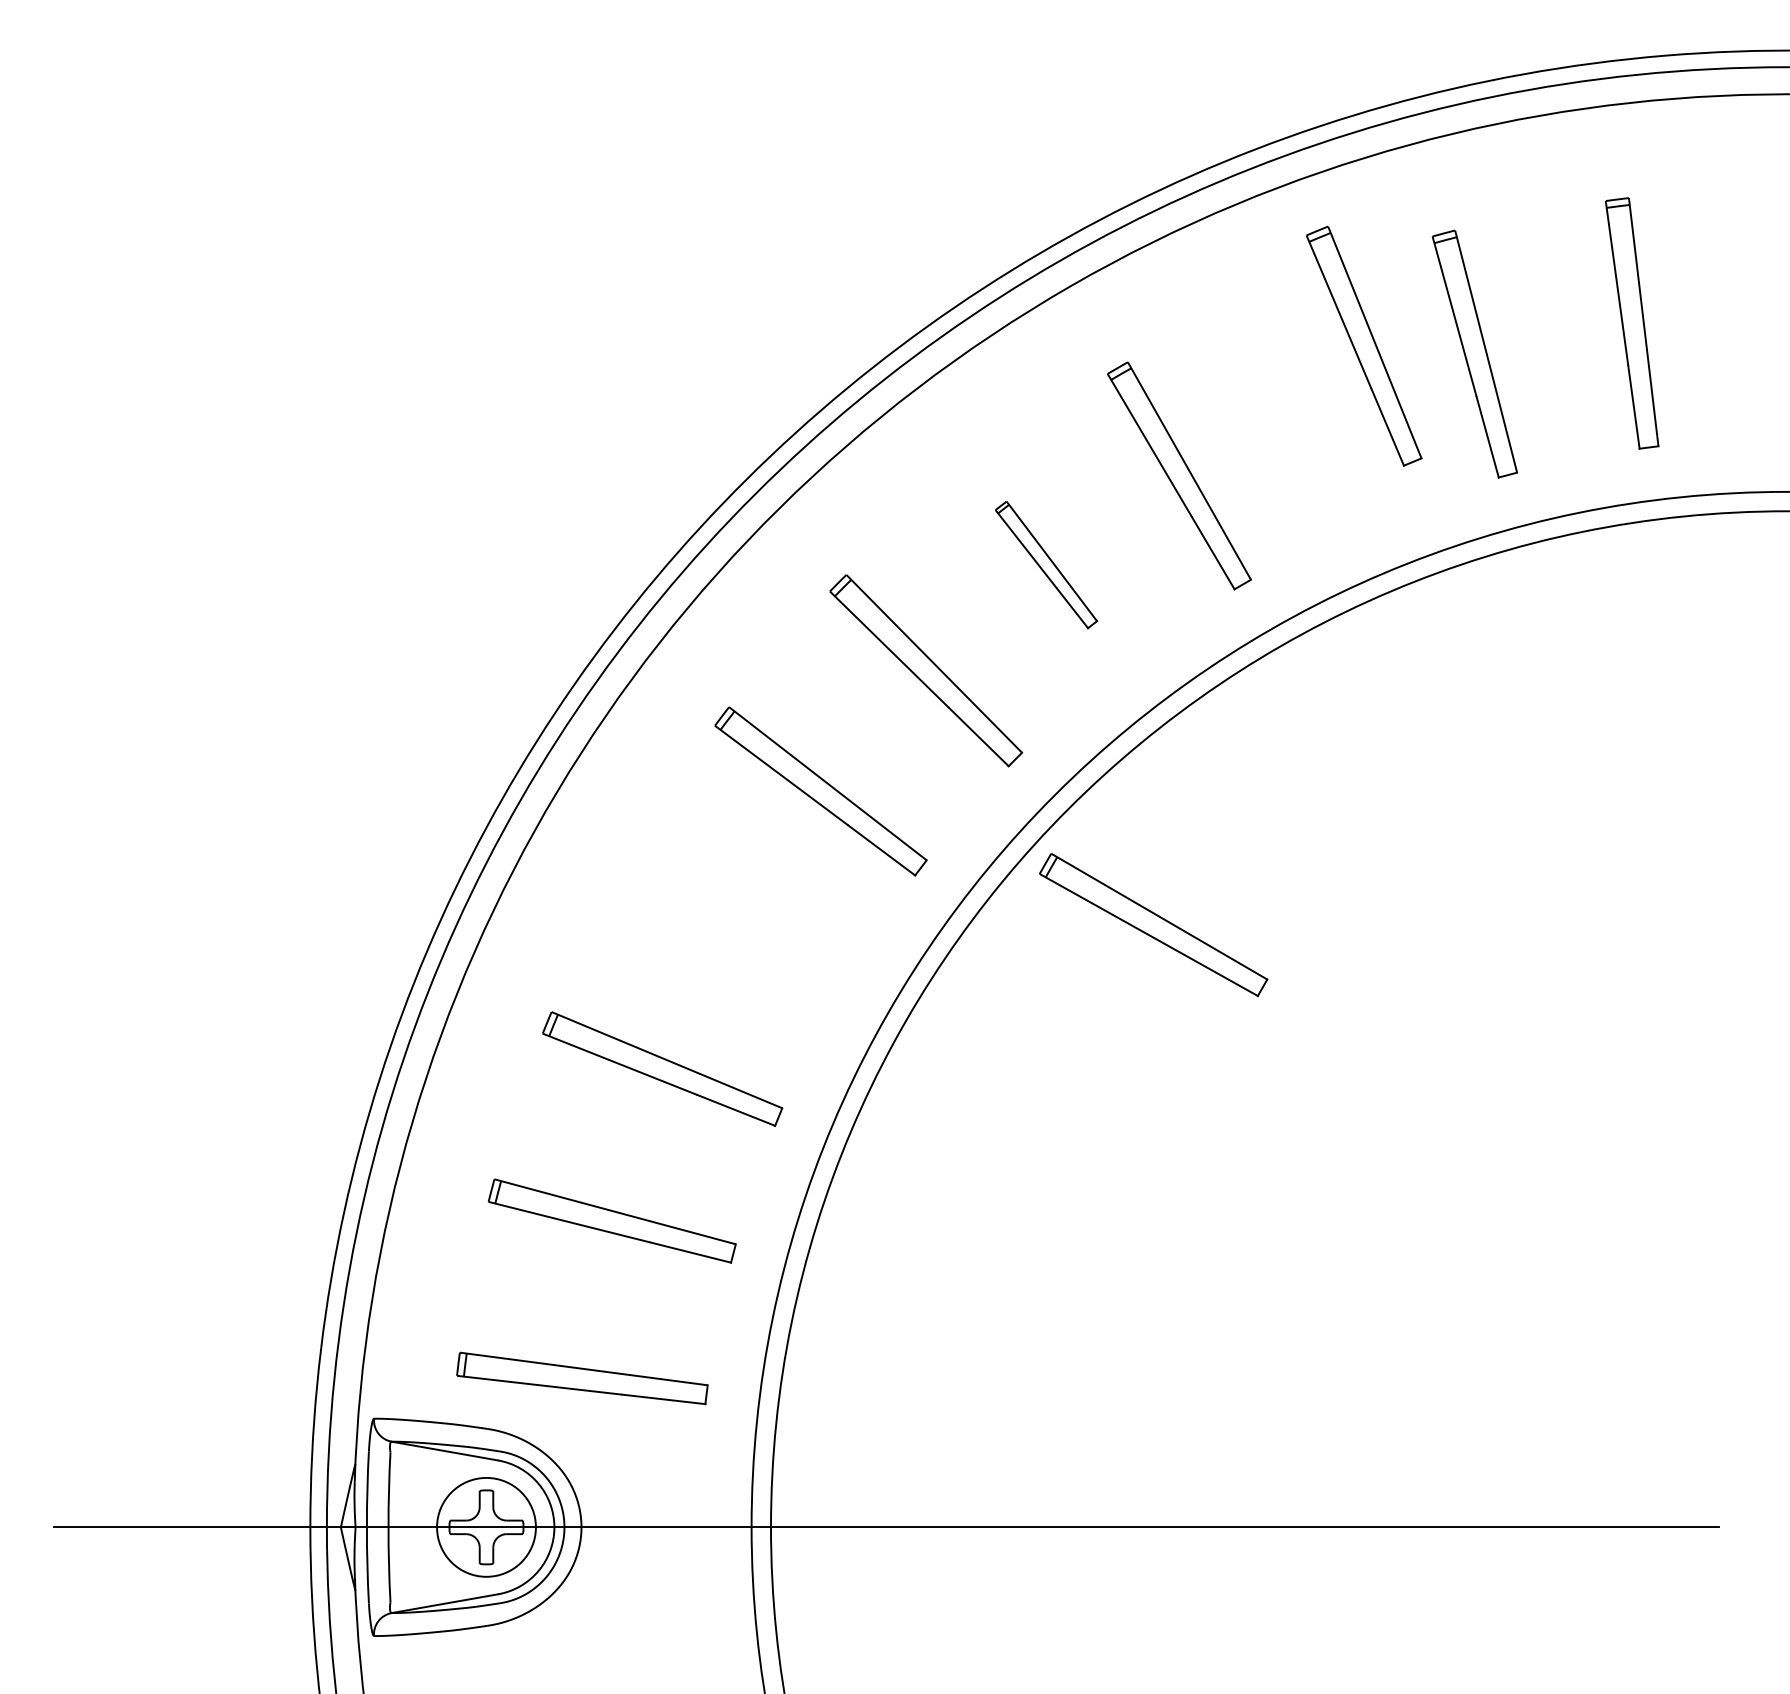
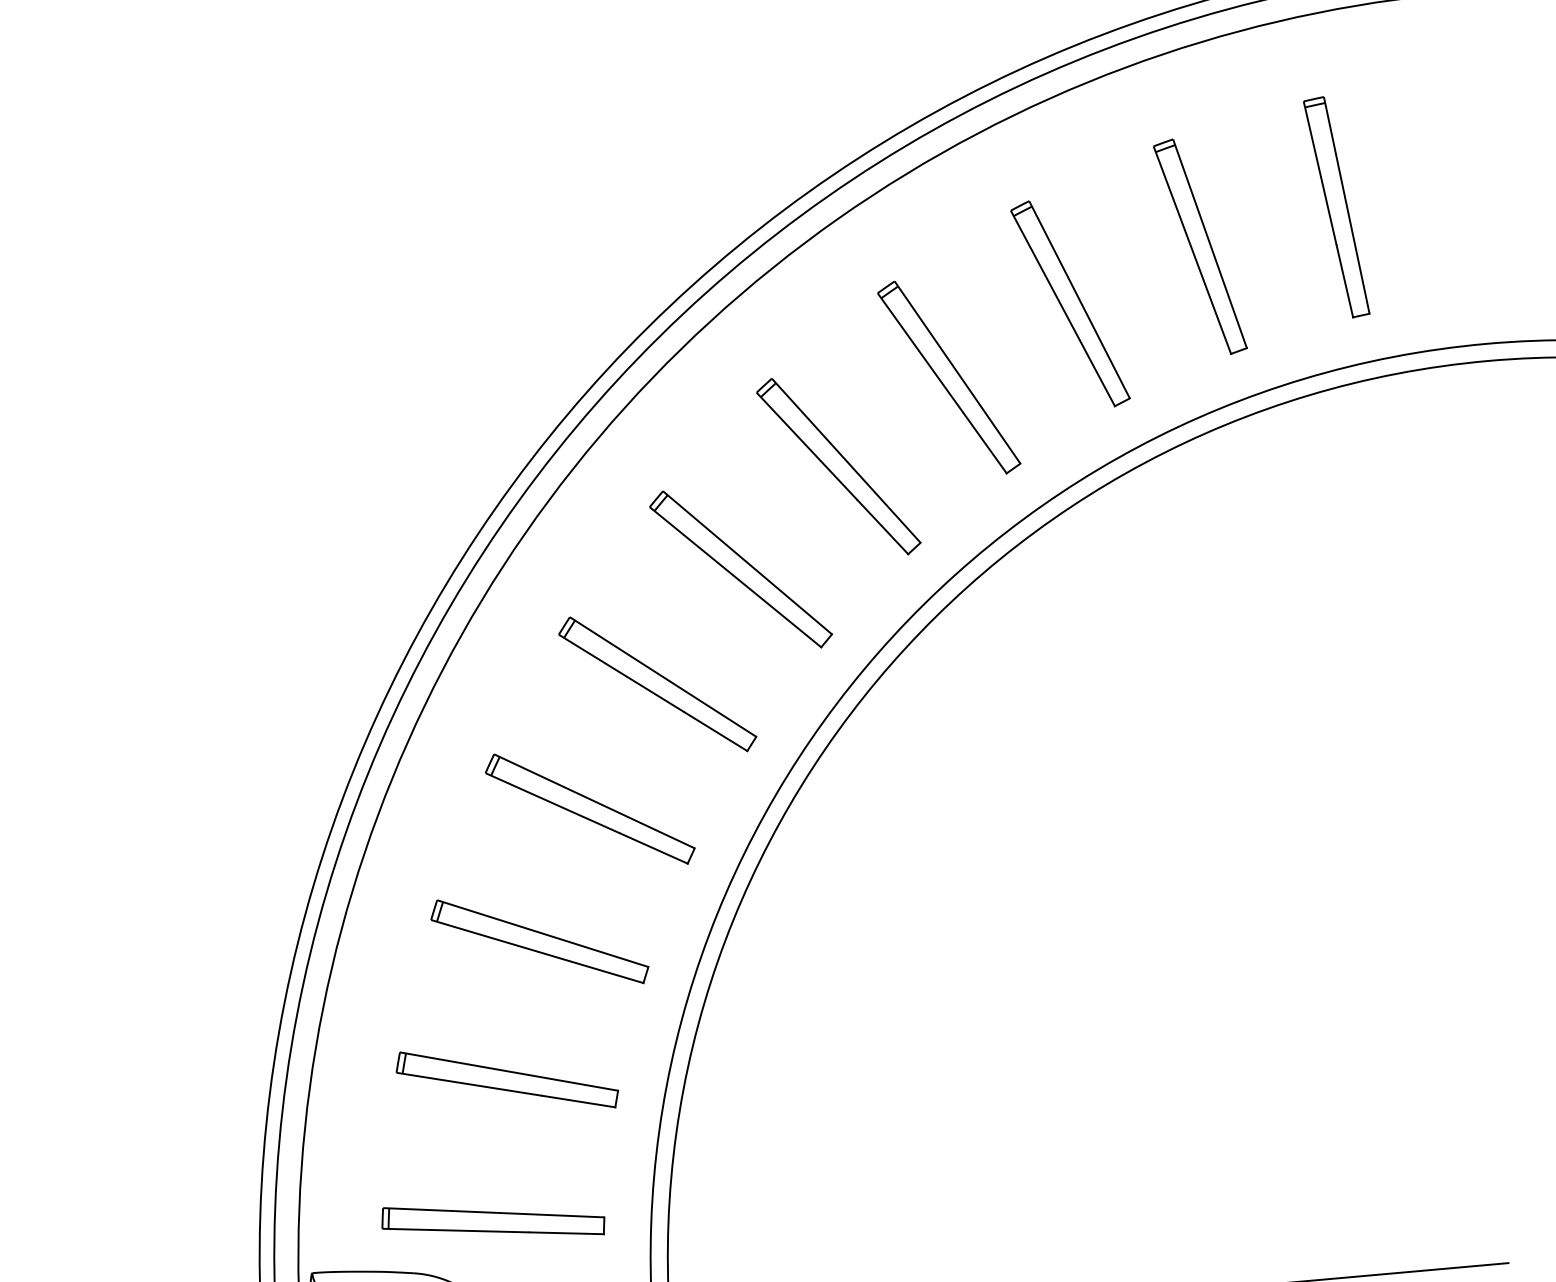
part: (1364, 345) -> (1070, 303), moved
part: (1046, 564) -> (838, 466), size x1.67
part: (1153, 925) -> (590, 809), moved

